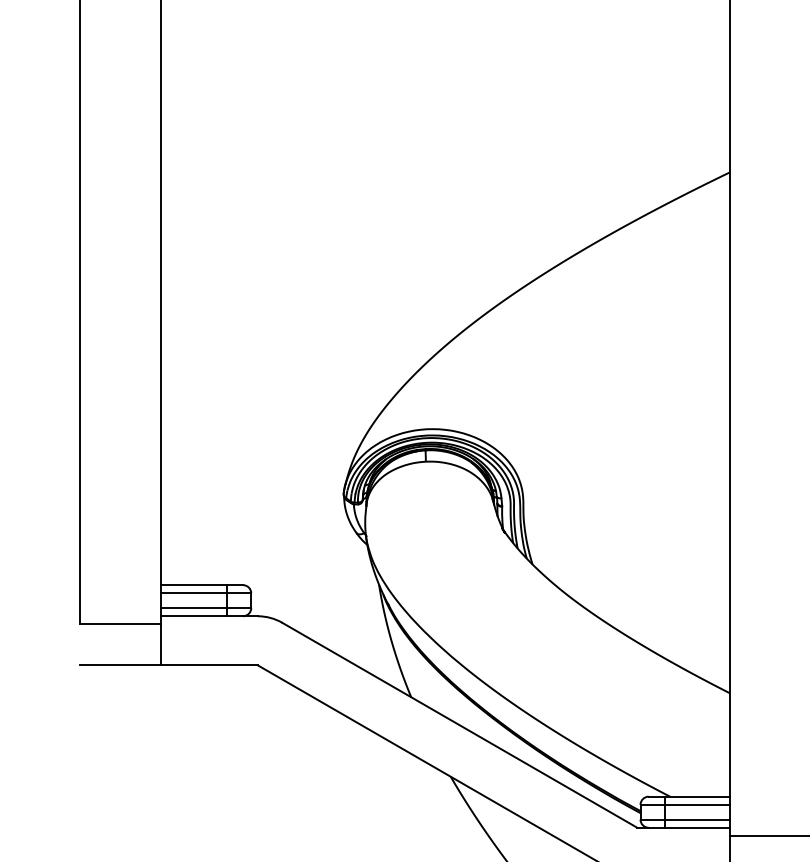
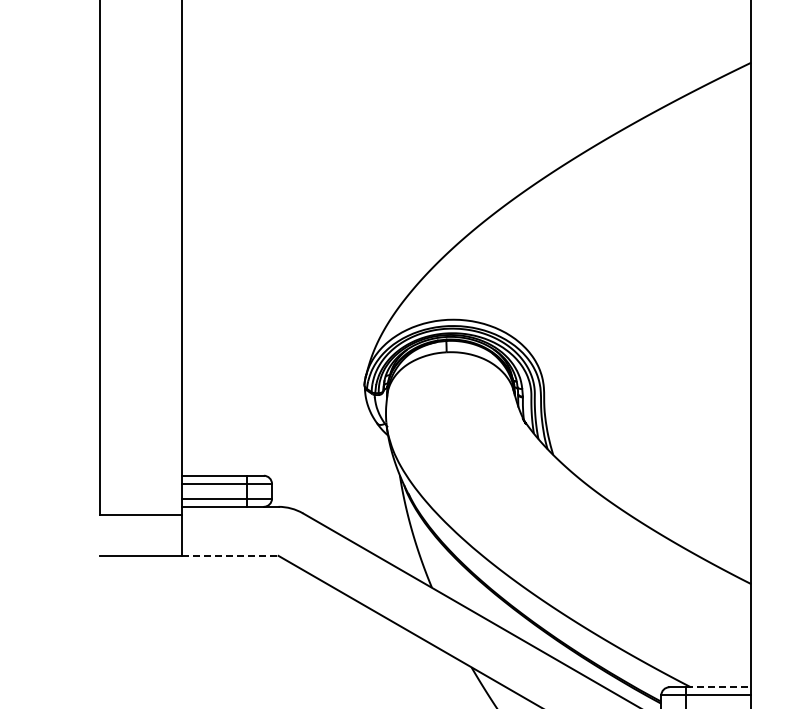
line: (210, 665) -> (231, 556), solid -> dashed
line: (697, 796) -> (718, 687), solid -> dashed

